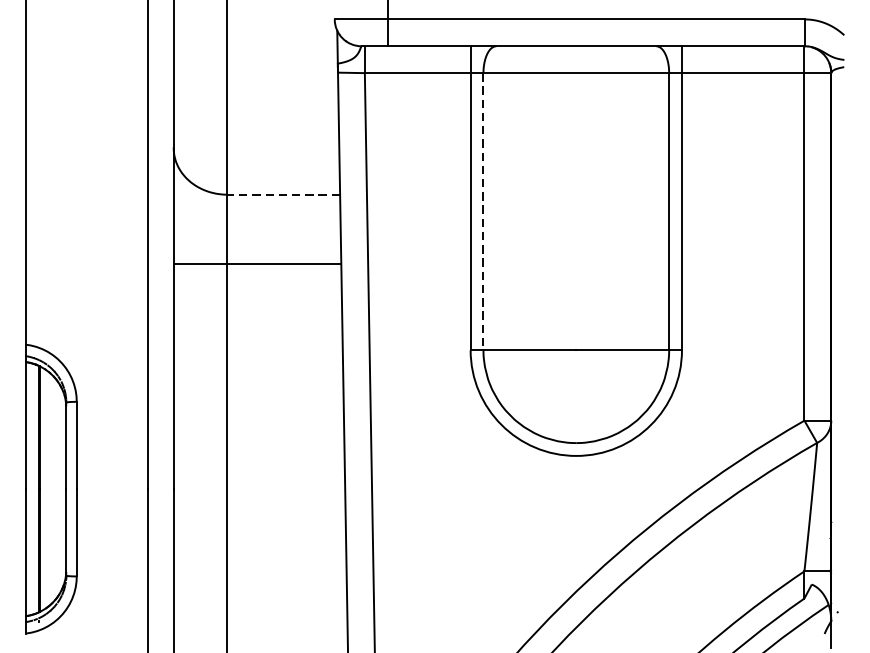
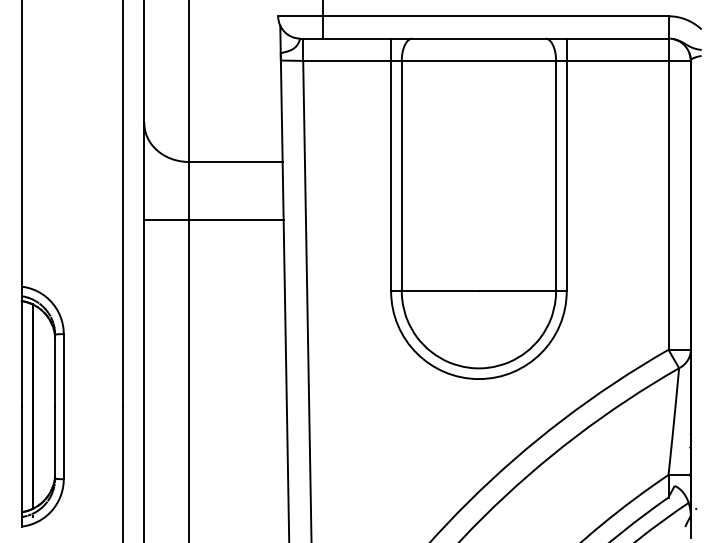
line: (283, 194) -> (235, 161), dashed -> solid
line: (483, 212) -> (401, 176), dashed -> solid

